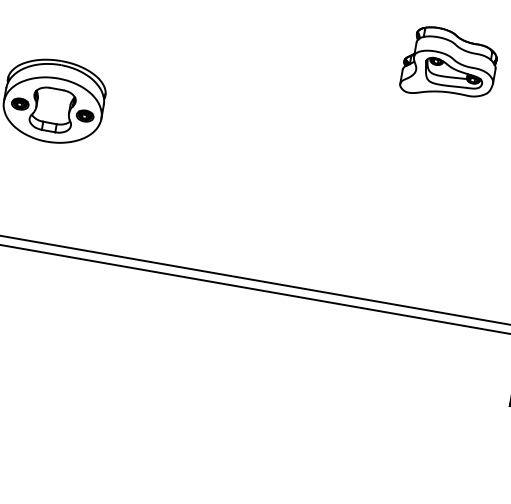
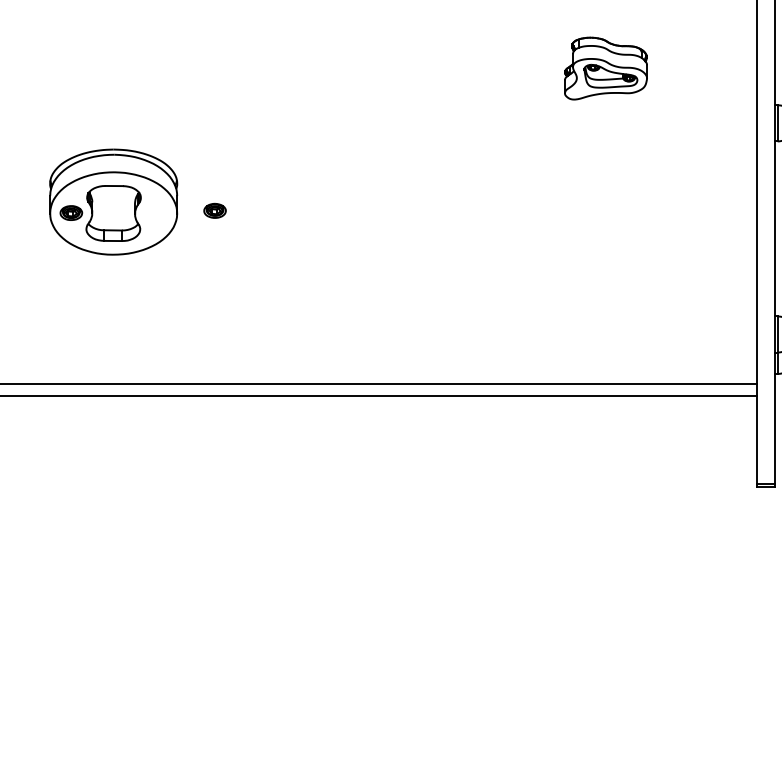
part: (449, 64) -> (605, 68), size x0.7
part: (84, 115) -> (214, 210), moved

